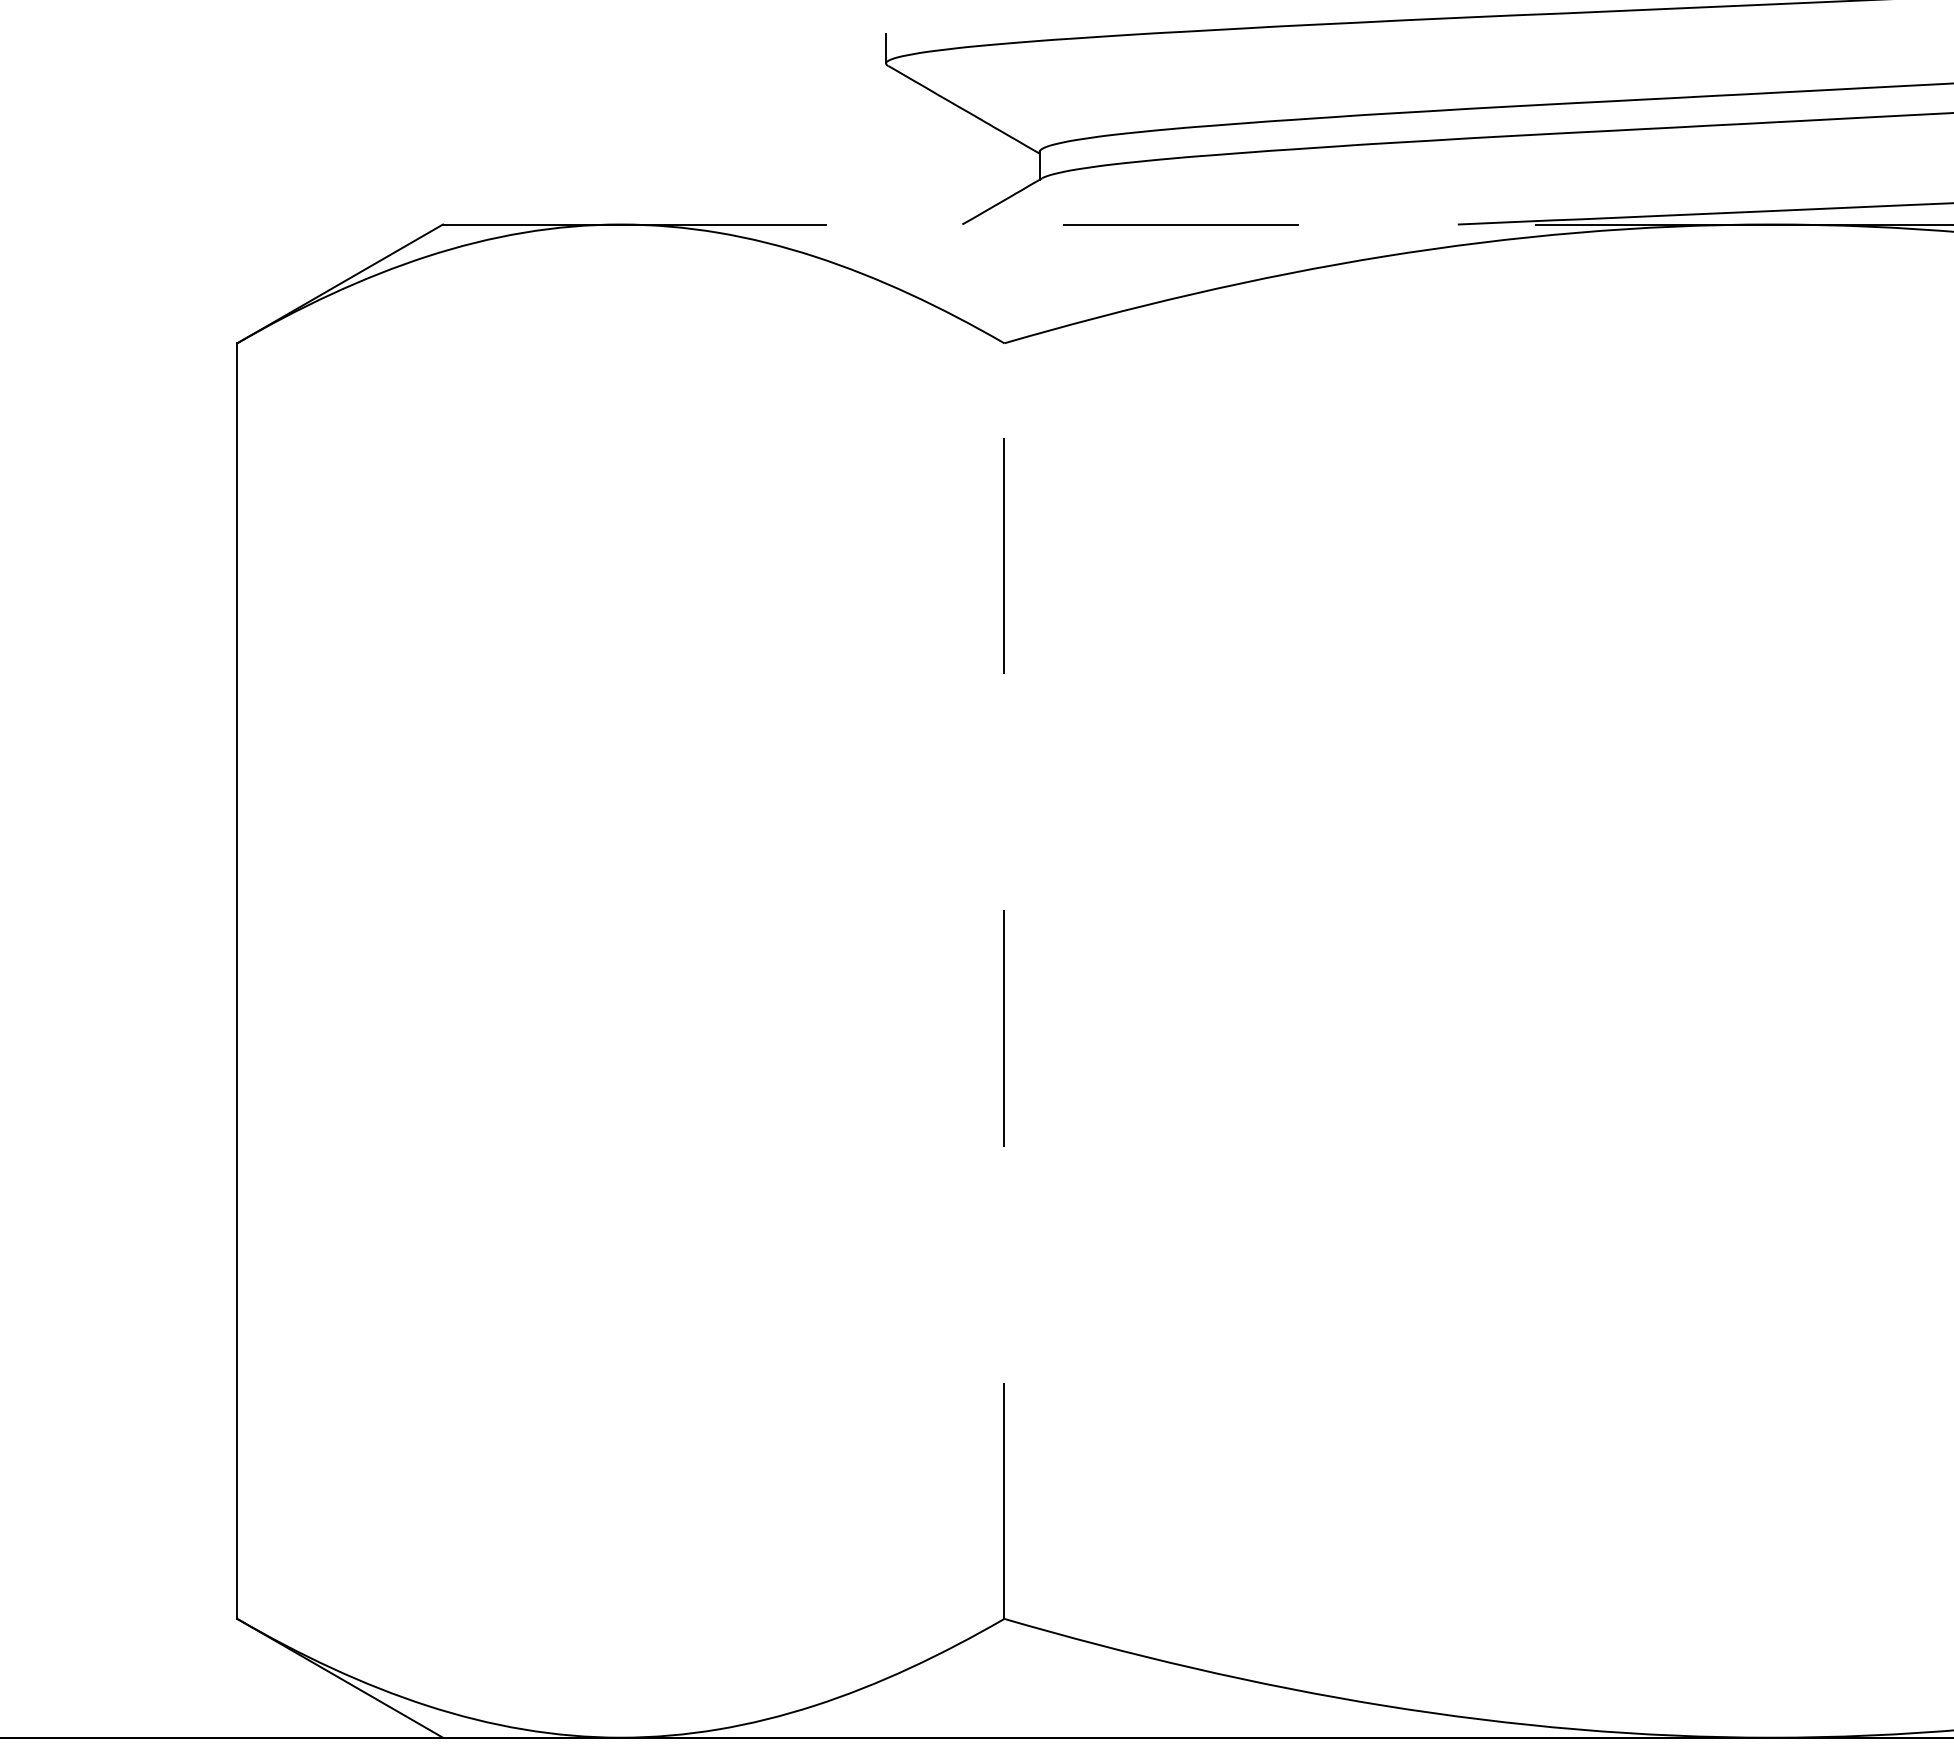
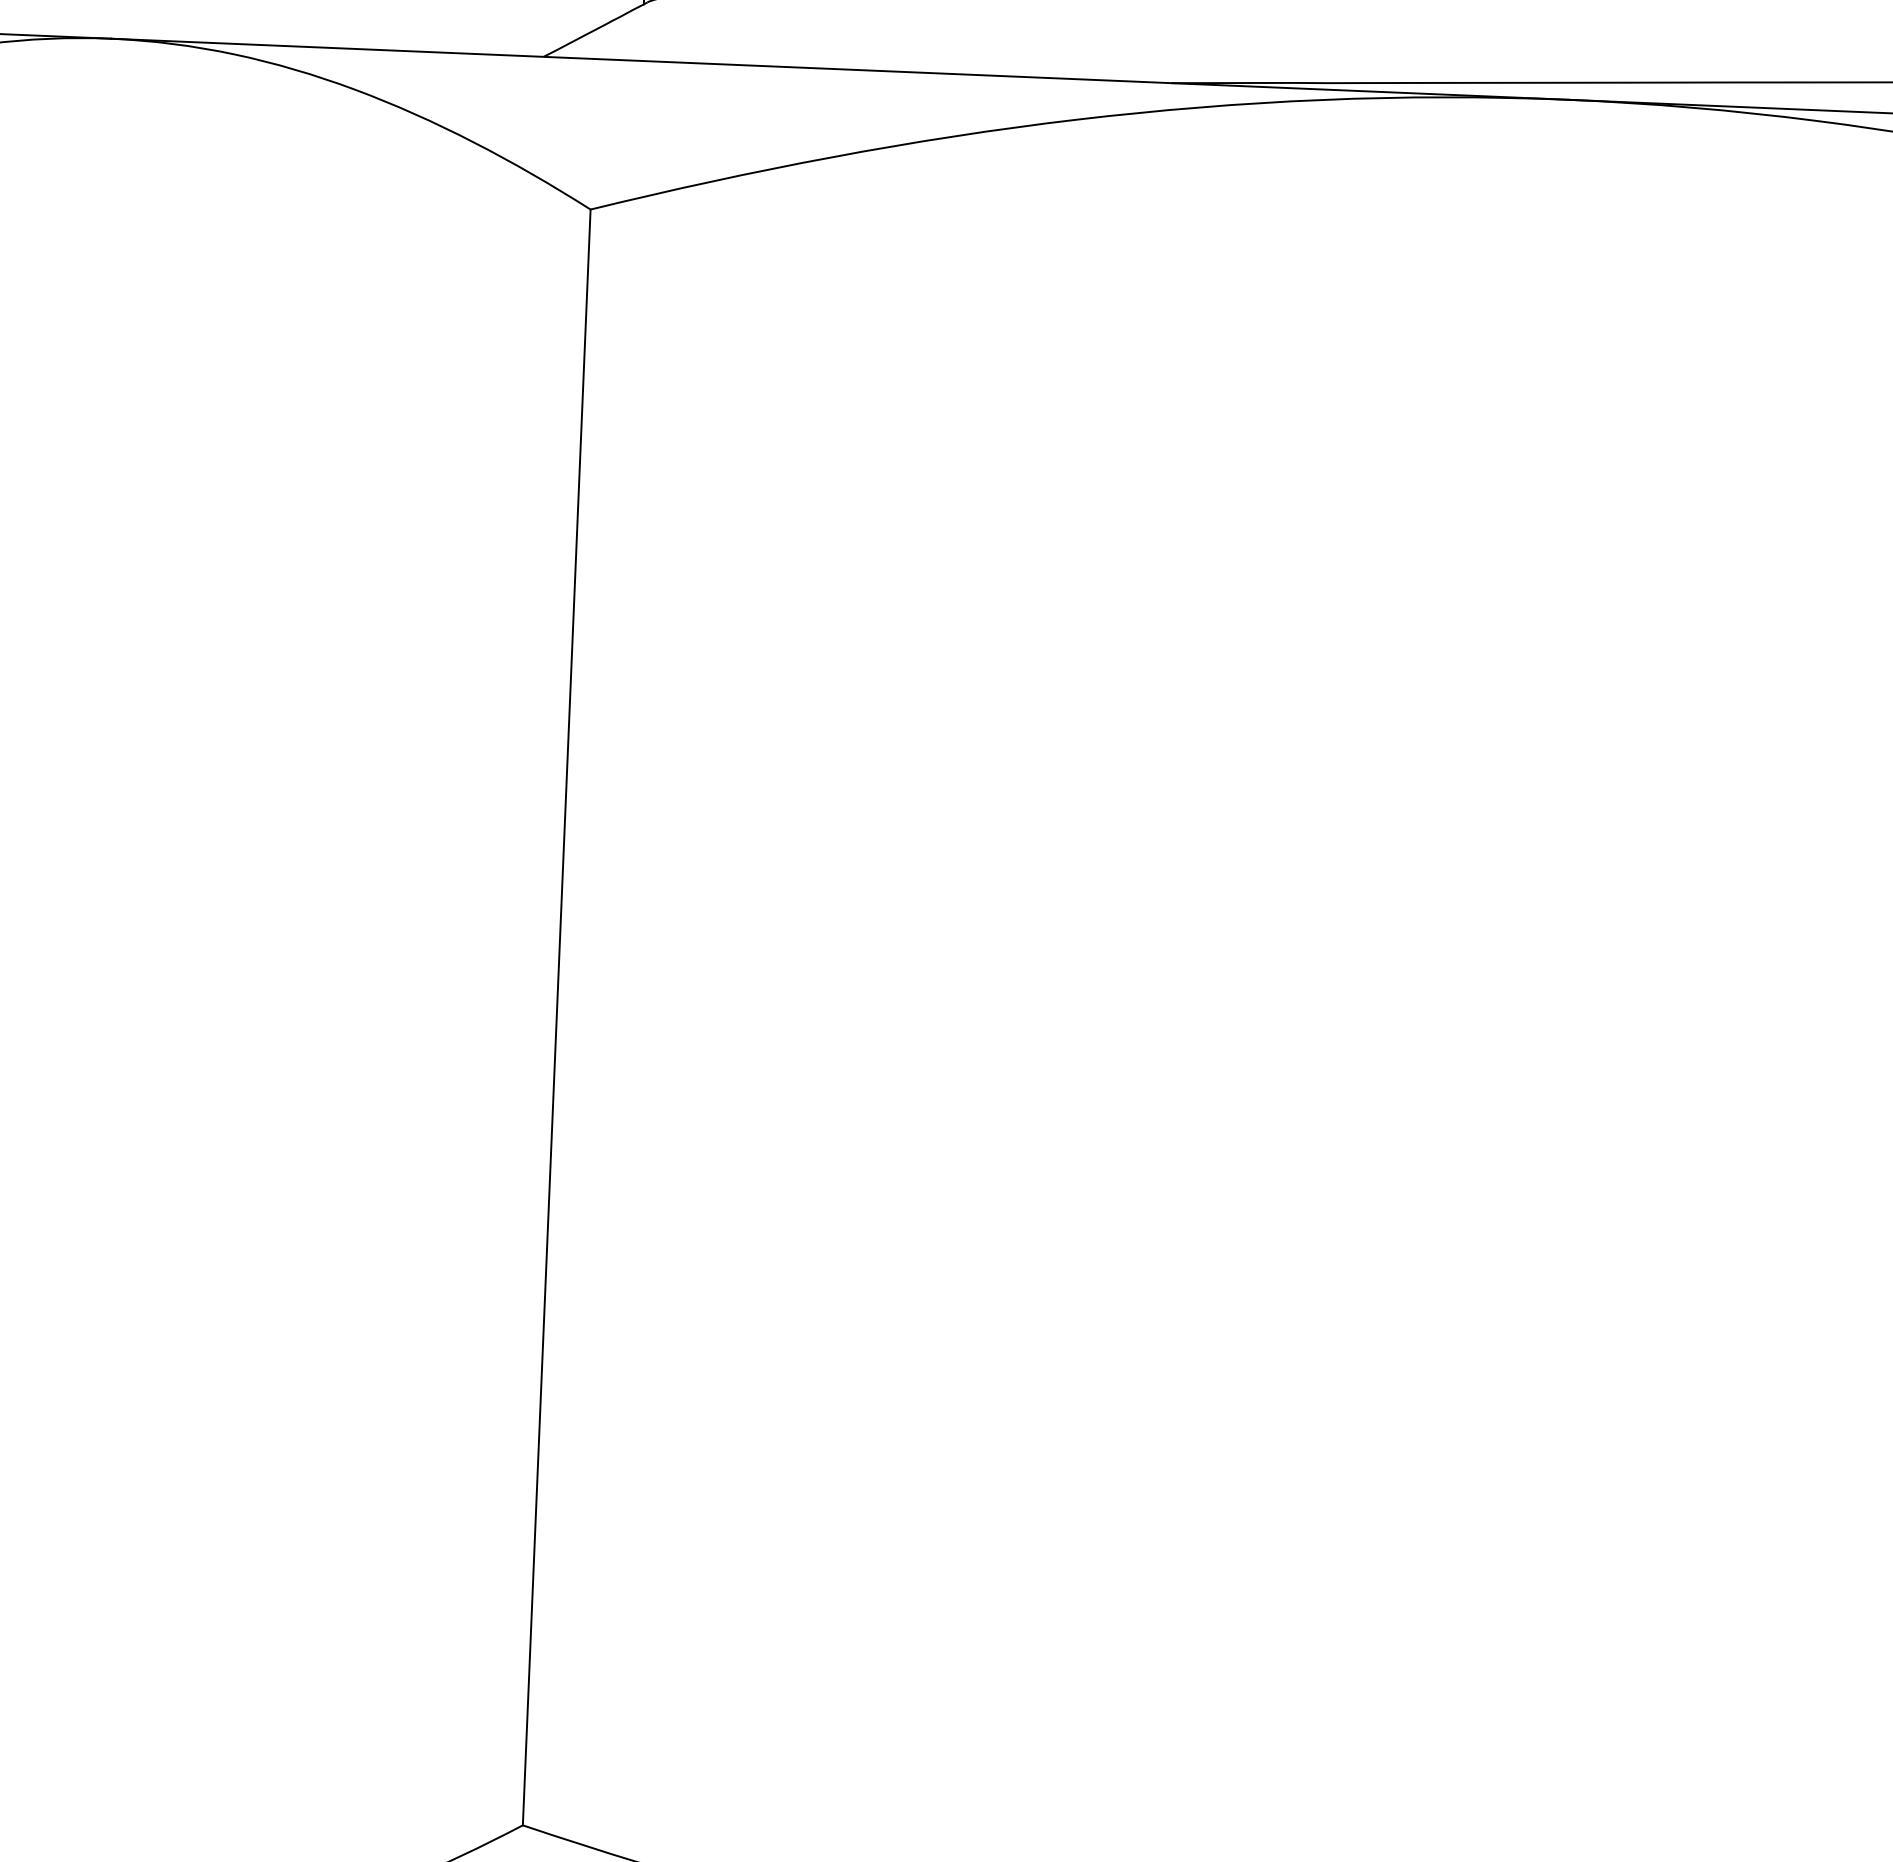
line: (1195, 224) -> (838, 69), dashed -> solid
line: (1004, 981) -> (556, 1017), dashed -> solid

